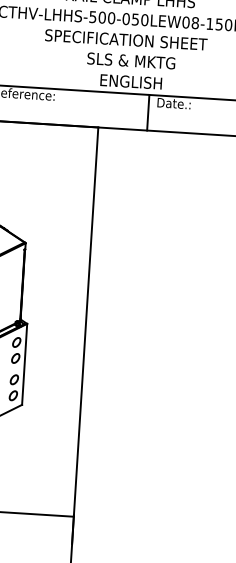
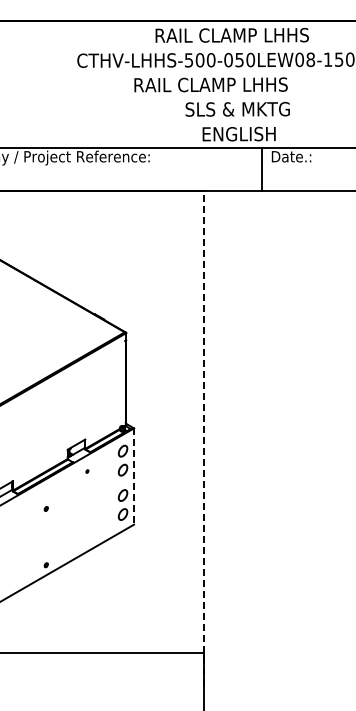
text: (126, 39) -> (230, 84), SPECIFICATION SHEET -> RAIL CLAMP LHHS
line: (85, 336) -> (203, 438), solid -> dashed
line: (24, 365) -> (134, 477), solid -> dashed

